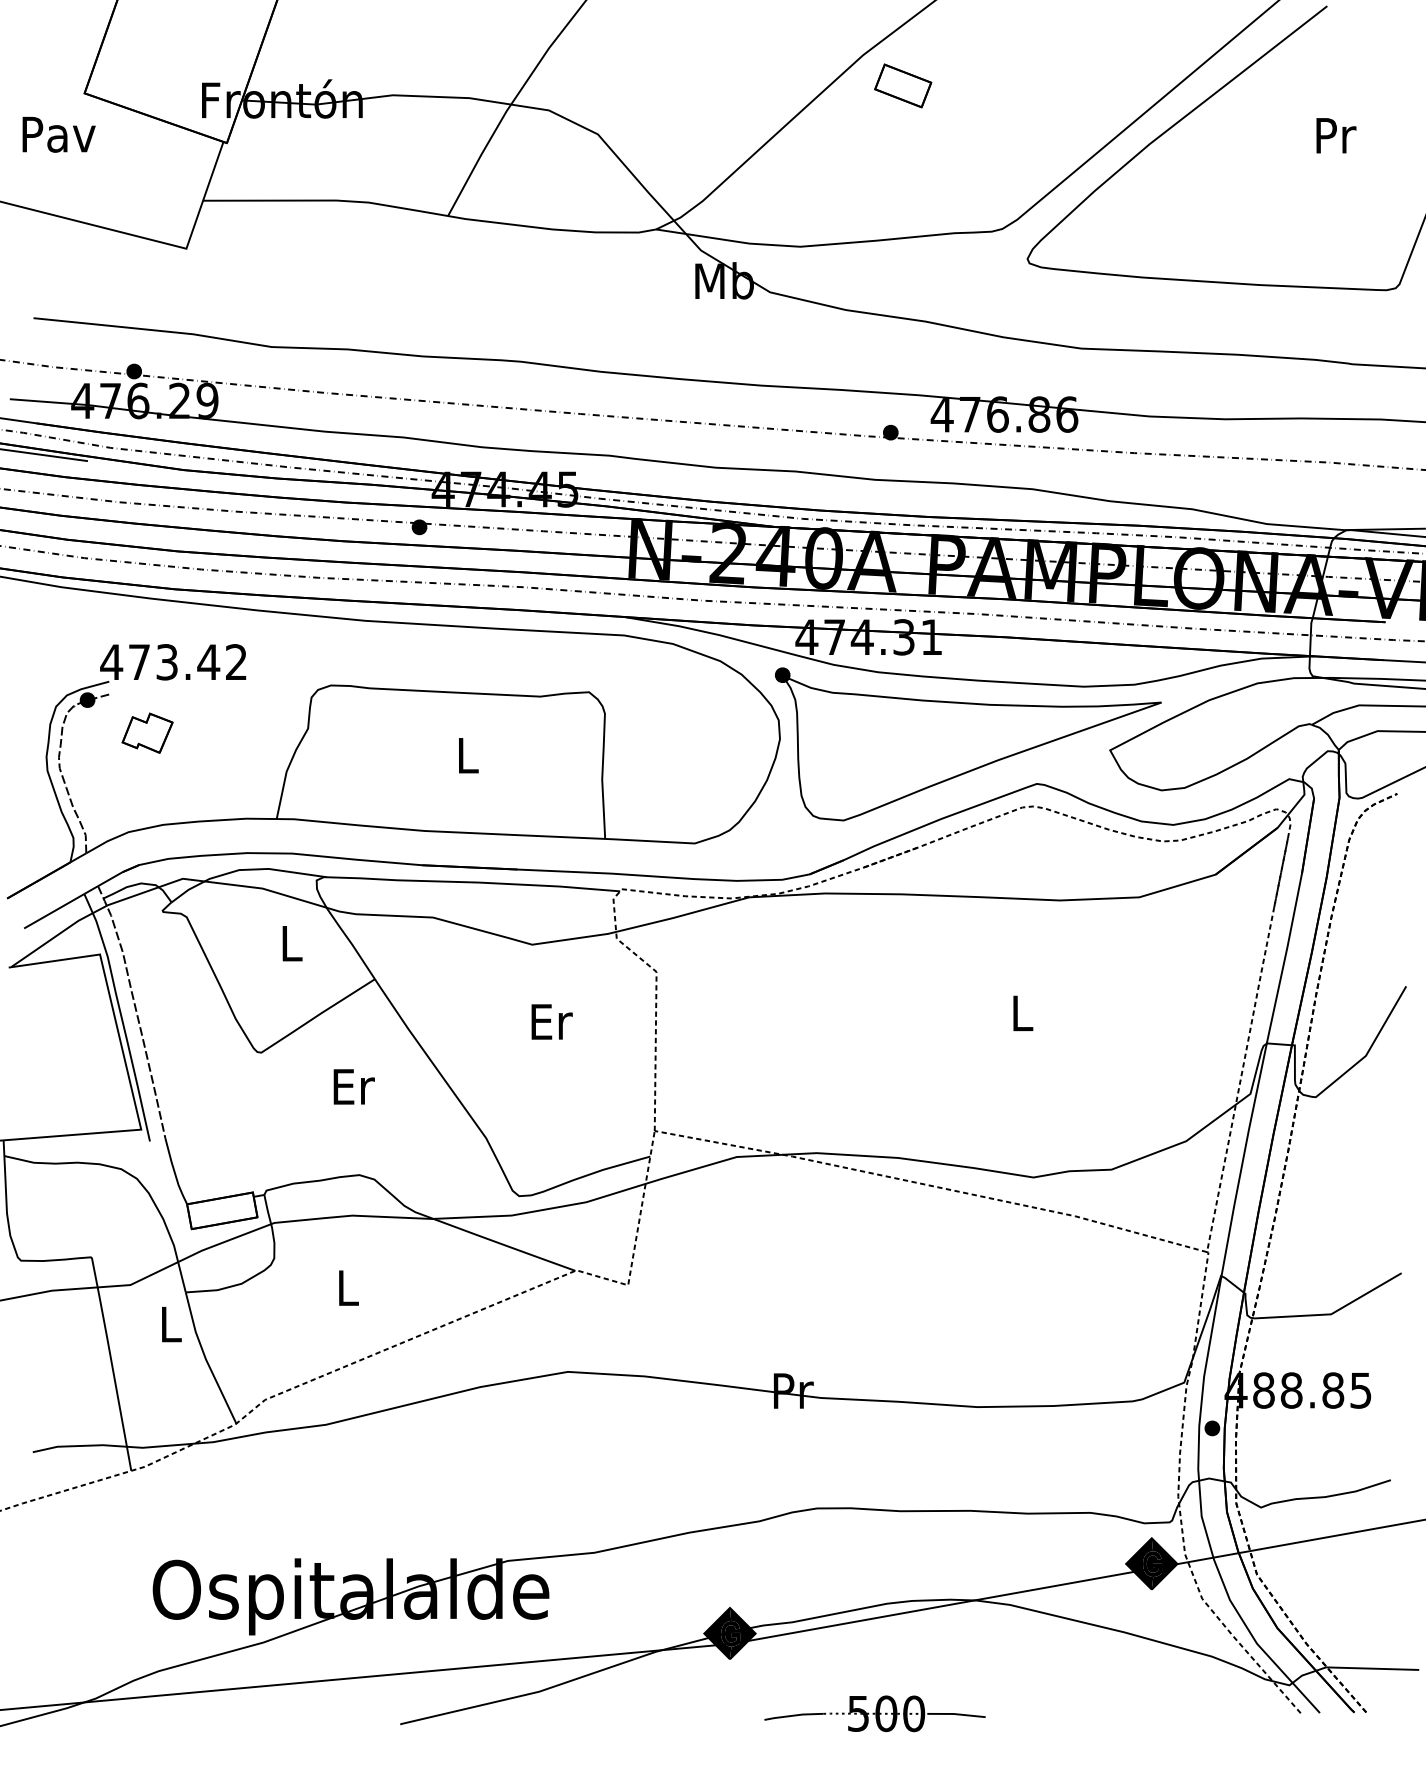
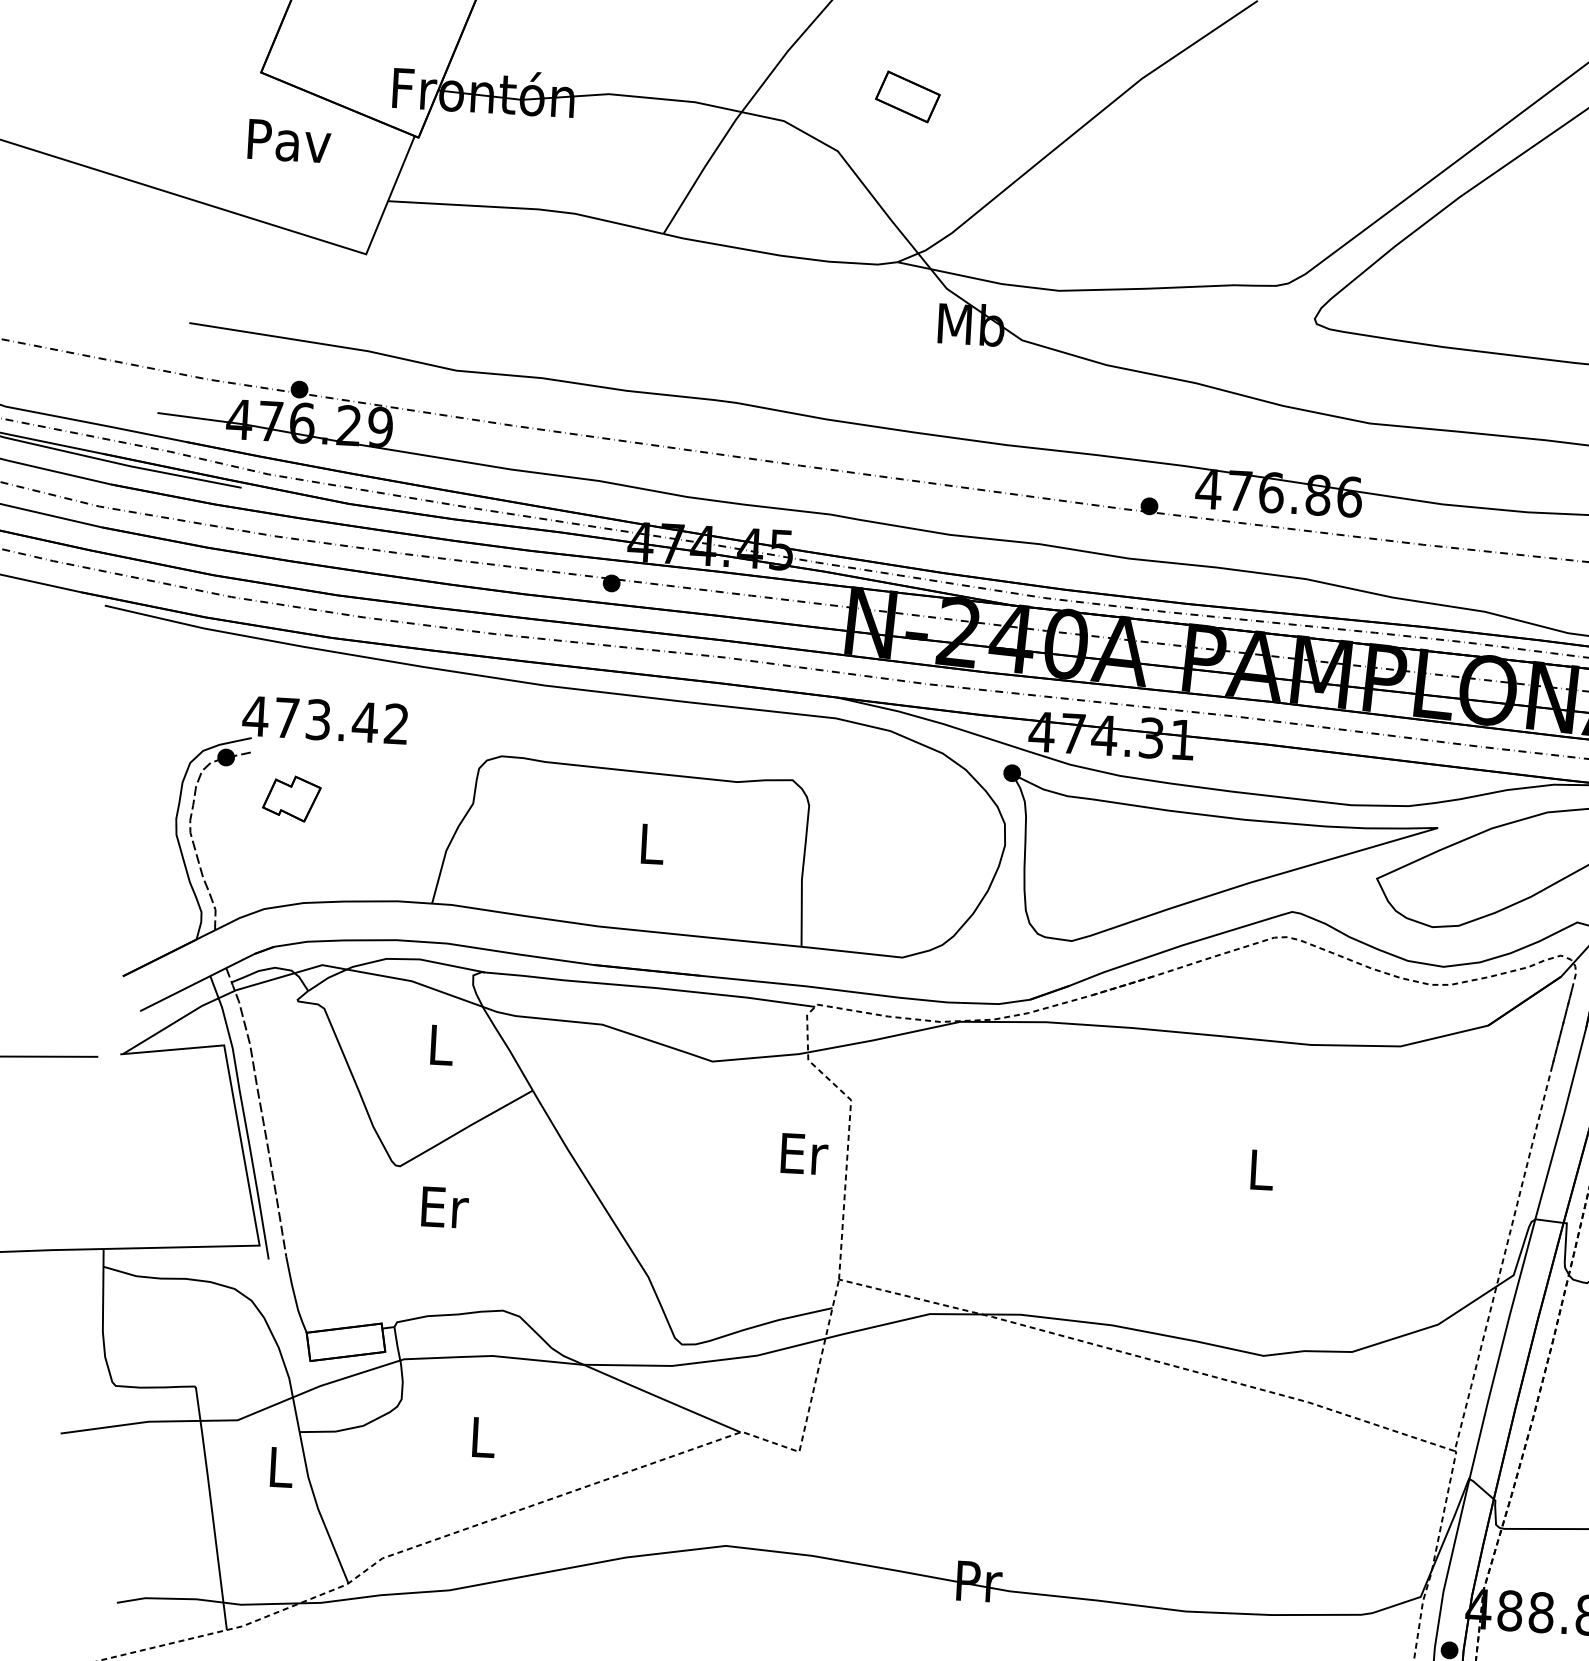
part: (903, 85) -> (908, 96), moved
text: (58, 134) -> (288, 141), moved
text: (551, 1021) -> (803, 1153), moved
text: (353, 1086) -> (444, 1207), moved

